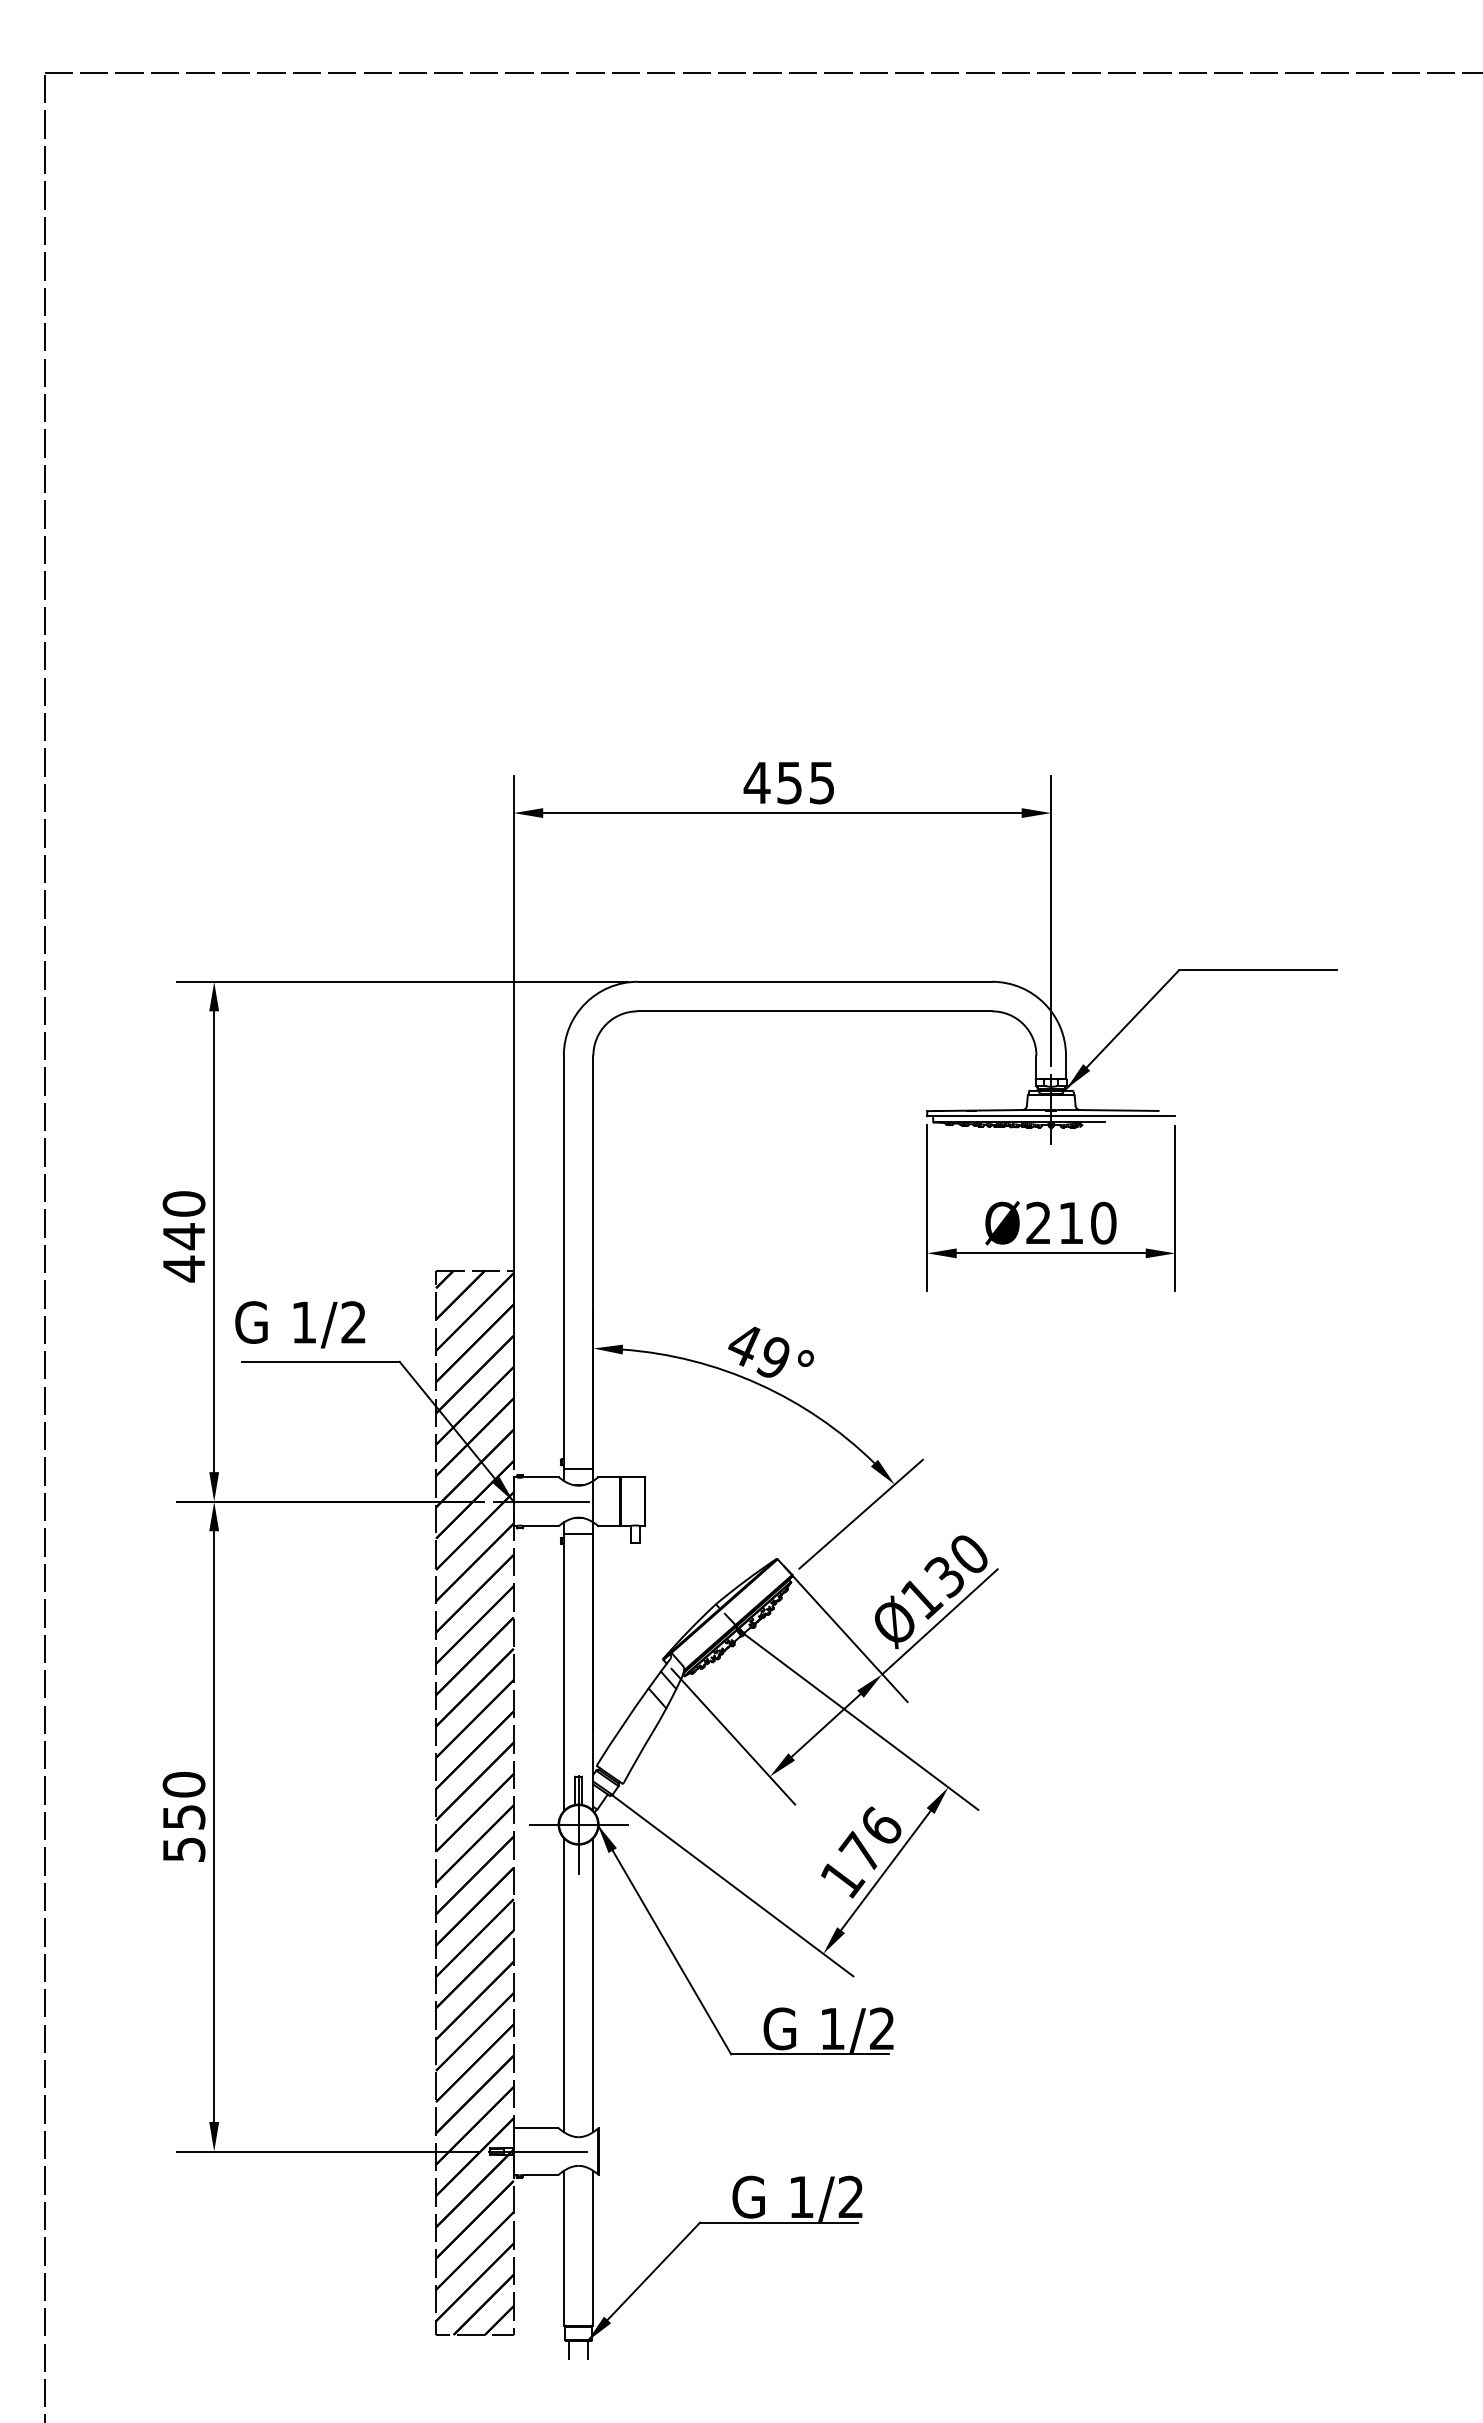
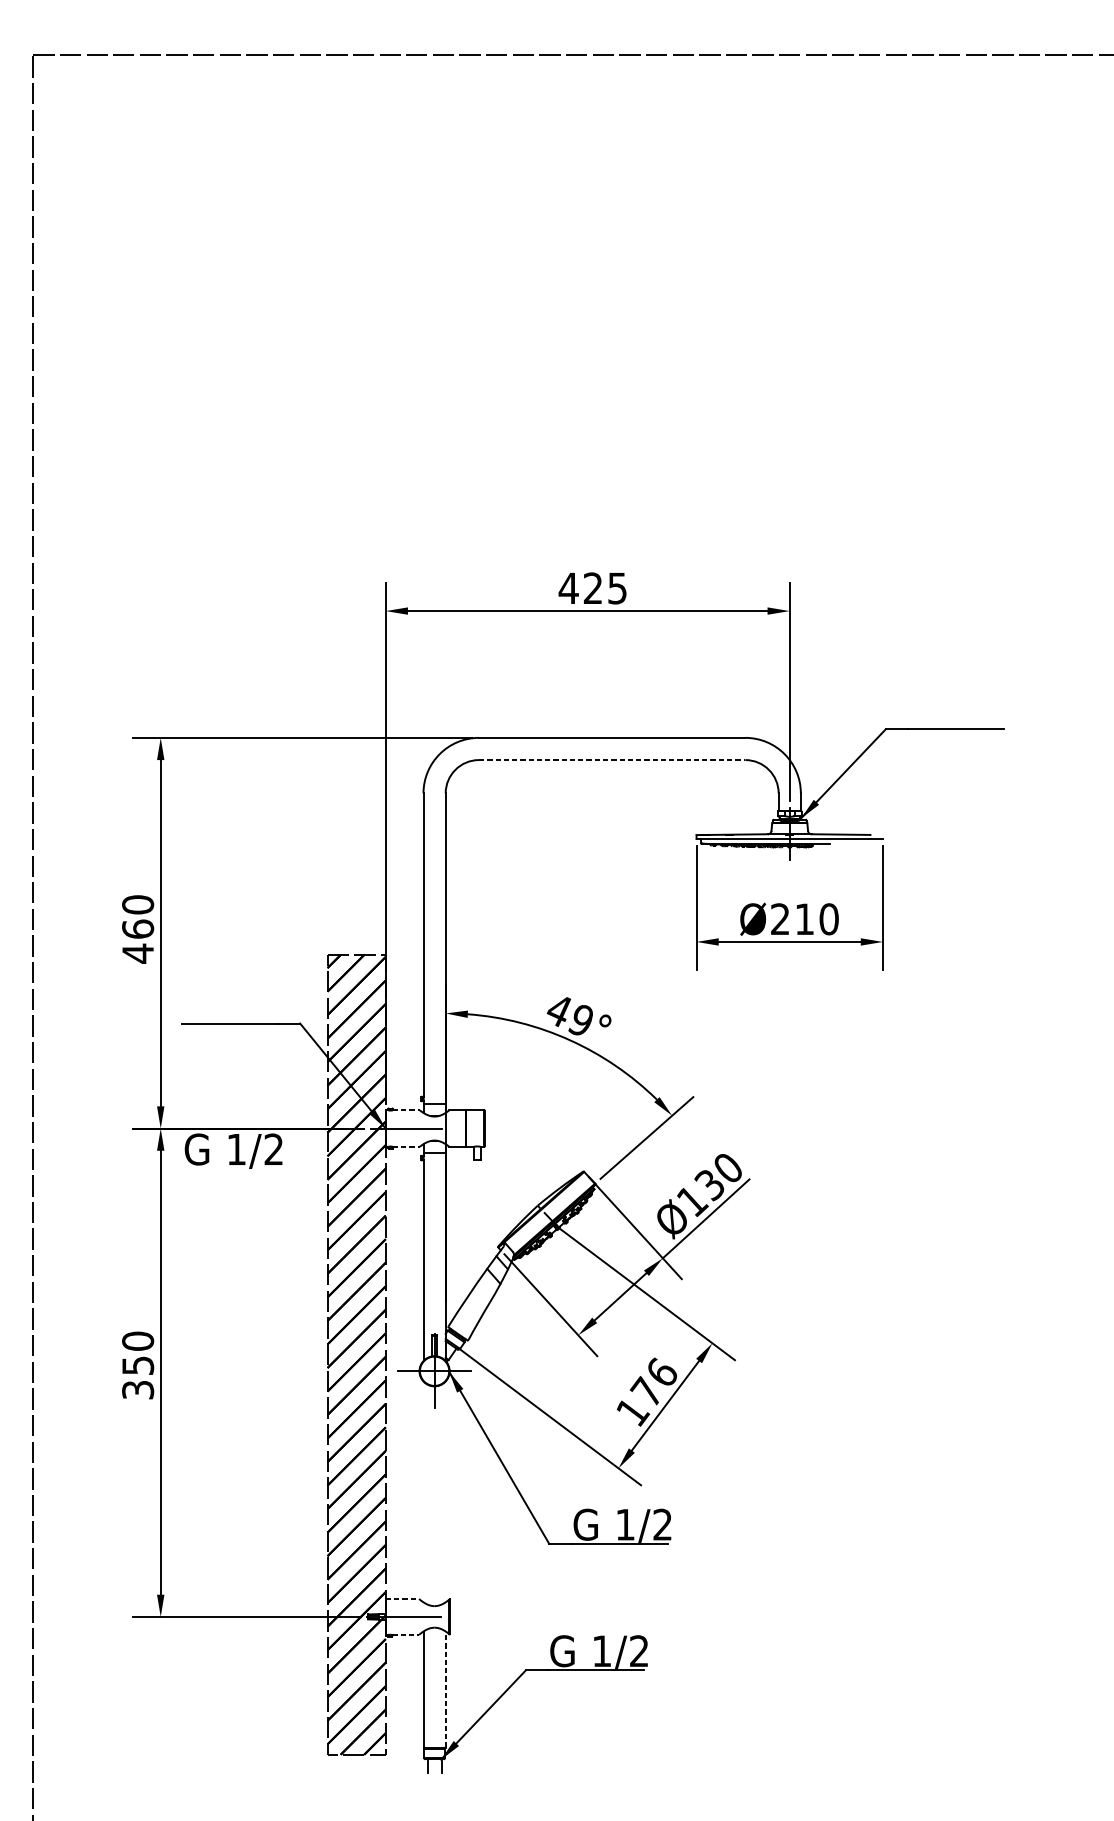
text: (789, 782) -> (593, 588), 455 -> 425
line: (815, 1011) -> (612, 760), solid -> dashed
text: (183, 1236) -> (137, 929), 440 -> 460
text: (300, 1324) -> (233, 1150), moved
line: (541, 1477) -> (406, 1110), solid -> dashed
line: (541, 1525) -> (406, 1146), solid -> dashed
text: (183, 1849) -> (137, 1389), 550 -> 350
line: (563, 1985) -> (423, 1492), removed
line: (593, 1985) -> (445, 1492), removed
line: (536, 2127) -> (402, 1598), solid -> dashed
line: (540, 2175) -> (405, 1634), solid -> dashed
line: (593, 2247) -> (445, 1689), solid -> dashed

